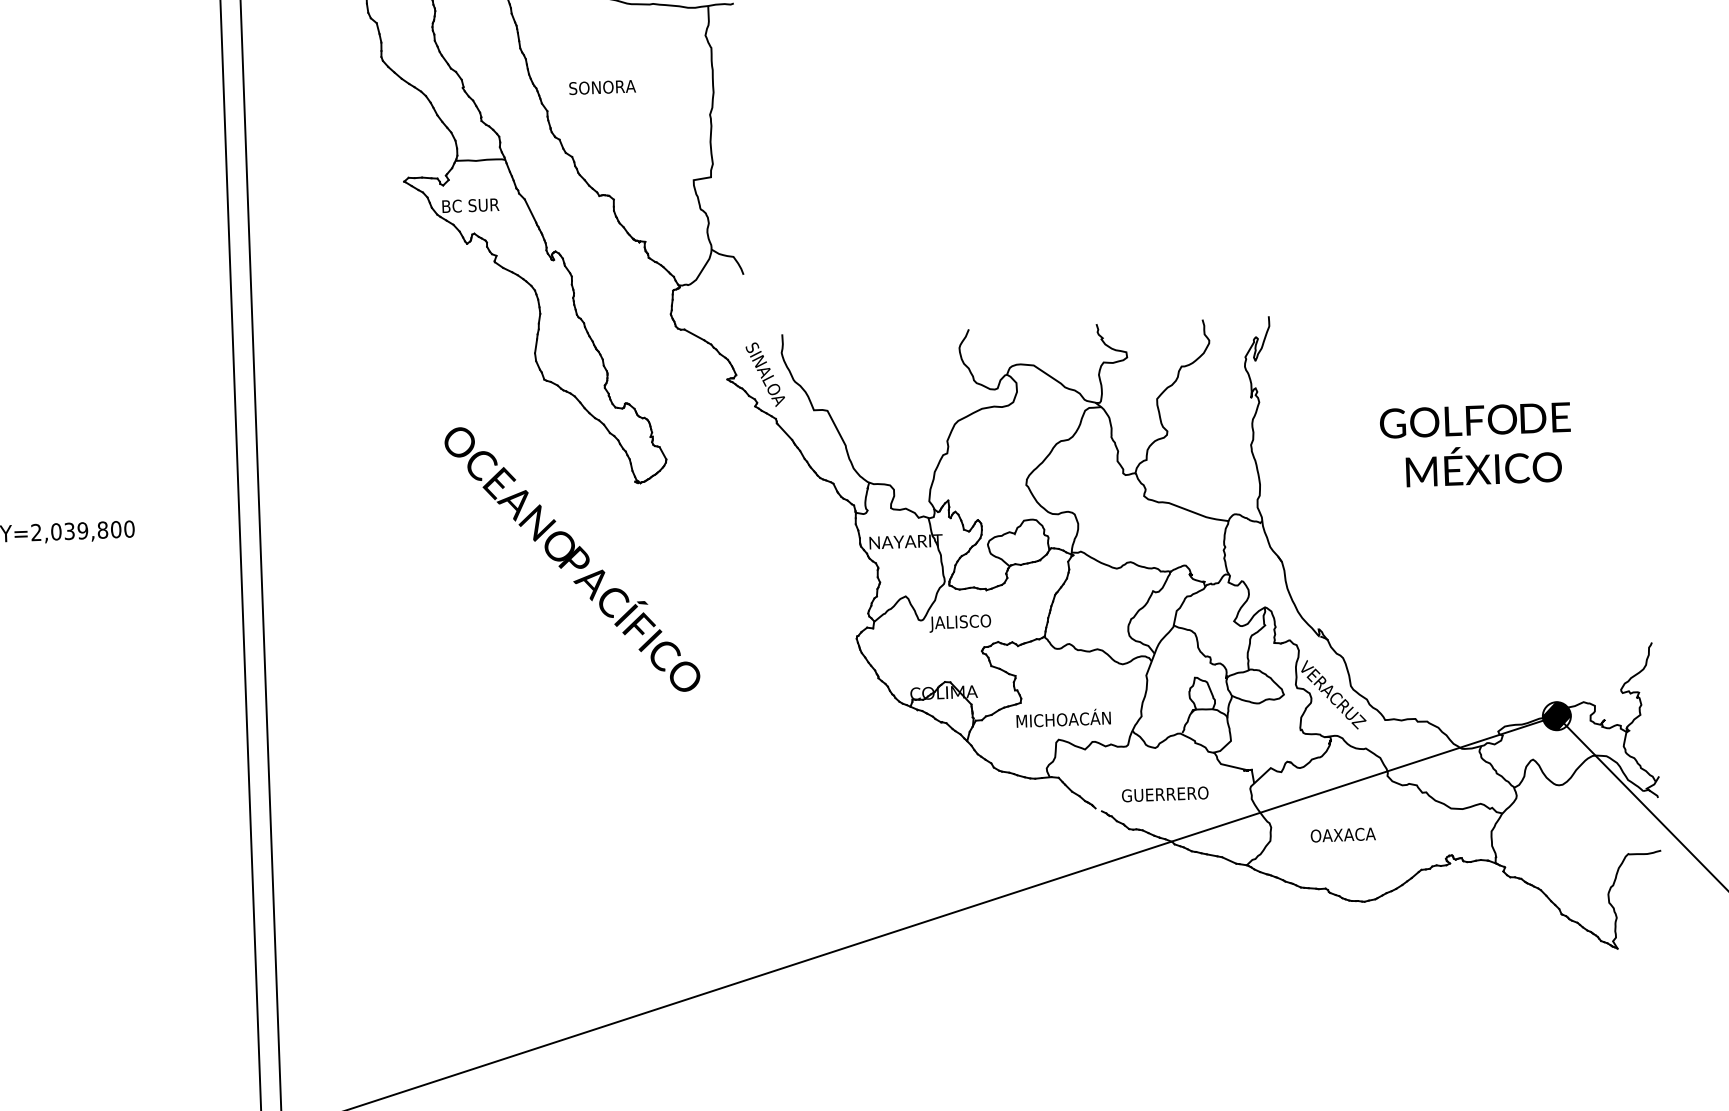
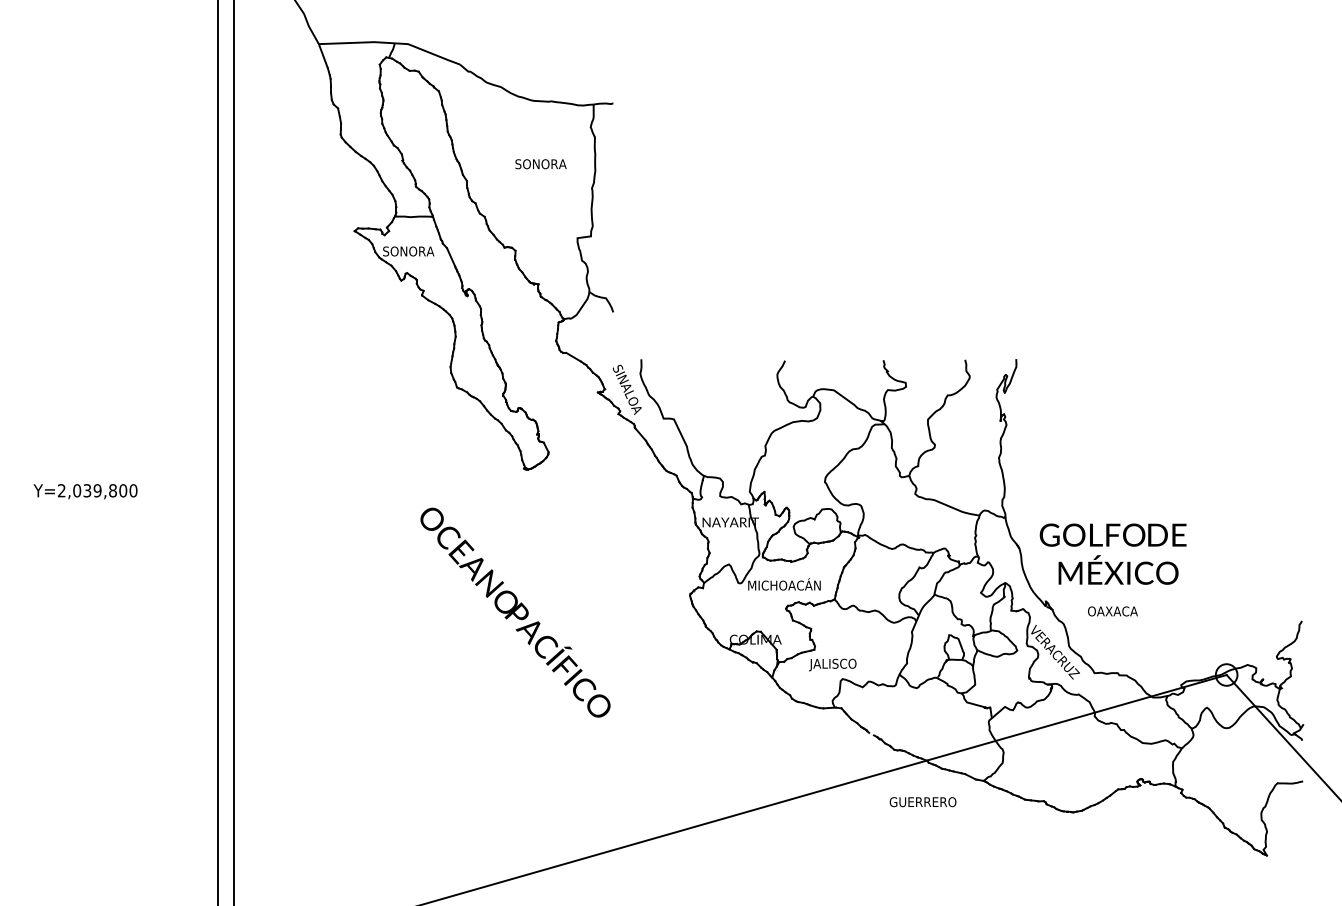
text: (601, 87) -> (540, 164), moved
text: (474, 205) -> (408, 251), BC SUR -> SONORA
text: (1475, 444) -> (1112, 553), moved
text: (572, 559) -> (515, 612), moved
text: (977, 621) -> (783, 585), JALISCO -> MICHOACÁN
hatch: (1556, 715) -> (1226, 674), removed
text: (1062, 719) -> (846, 663), MICHOACÁN -> JALISCO
text: (1164, 794) -> (922, 802), moved
text: (1342, 835) -> (1112, 611), moved

